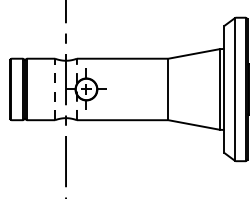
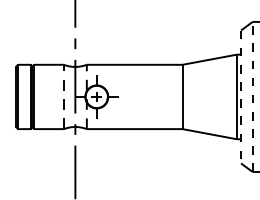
line: (224, 89) -> (241, 96), solid -> dashed
line: (235, 89) -> (252, 96), solid -> dashed

